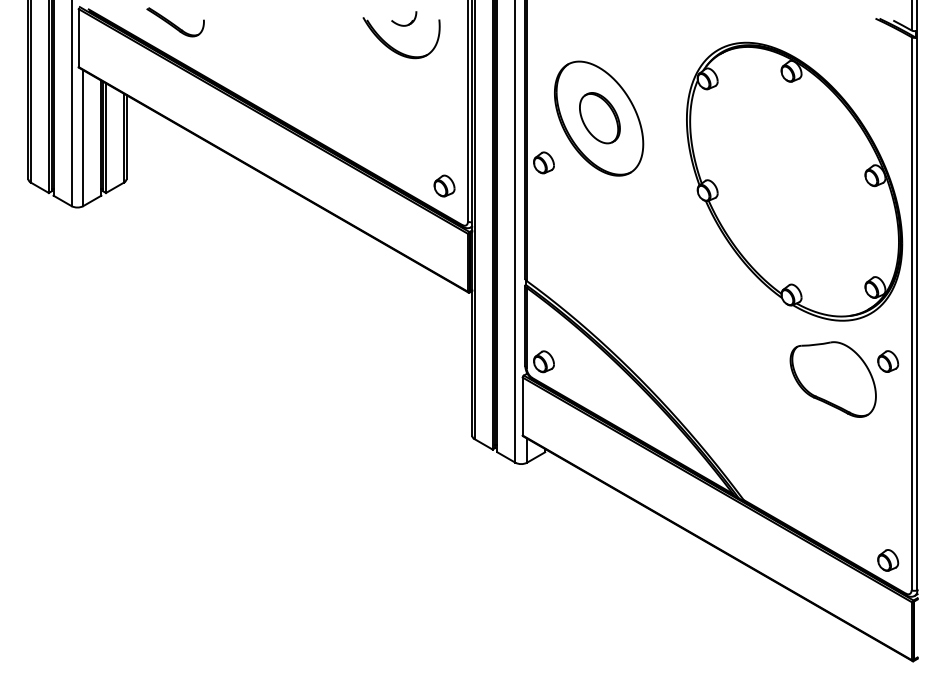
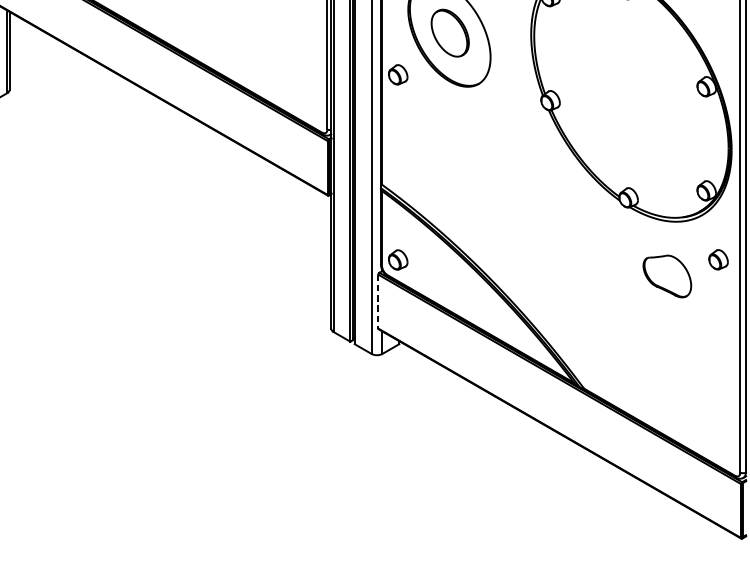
part: (444, 185) -> (305, 95), removed
part: (832, 379) -> (666, 276), size x0.6
line: (522, 406) -> (378, 301), solid -> dashed
part: (888, 560) -> (718, 444), removed

